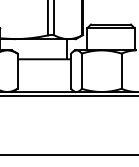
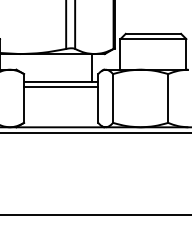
line: (44, 63) -> (61, 87), added

